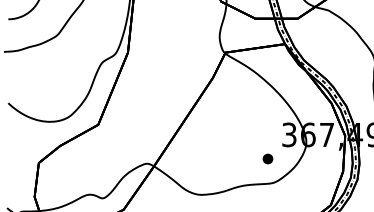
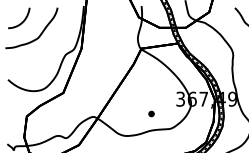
part: (267, 158) -> (151, 113), moved

